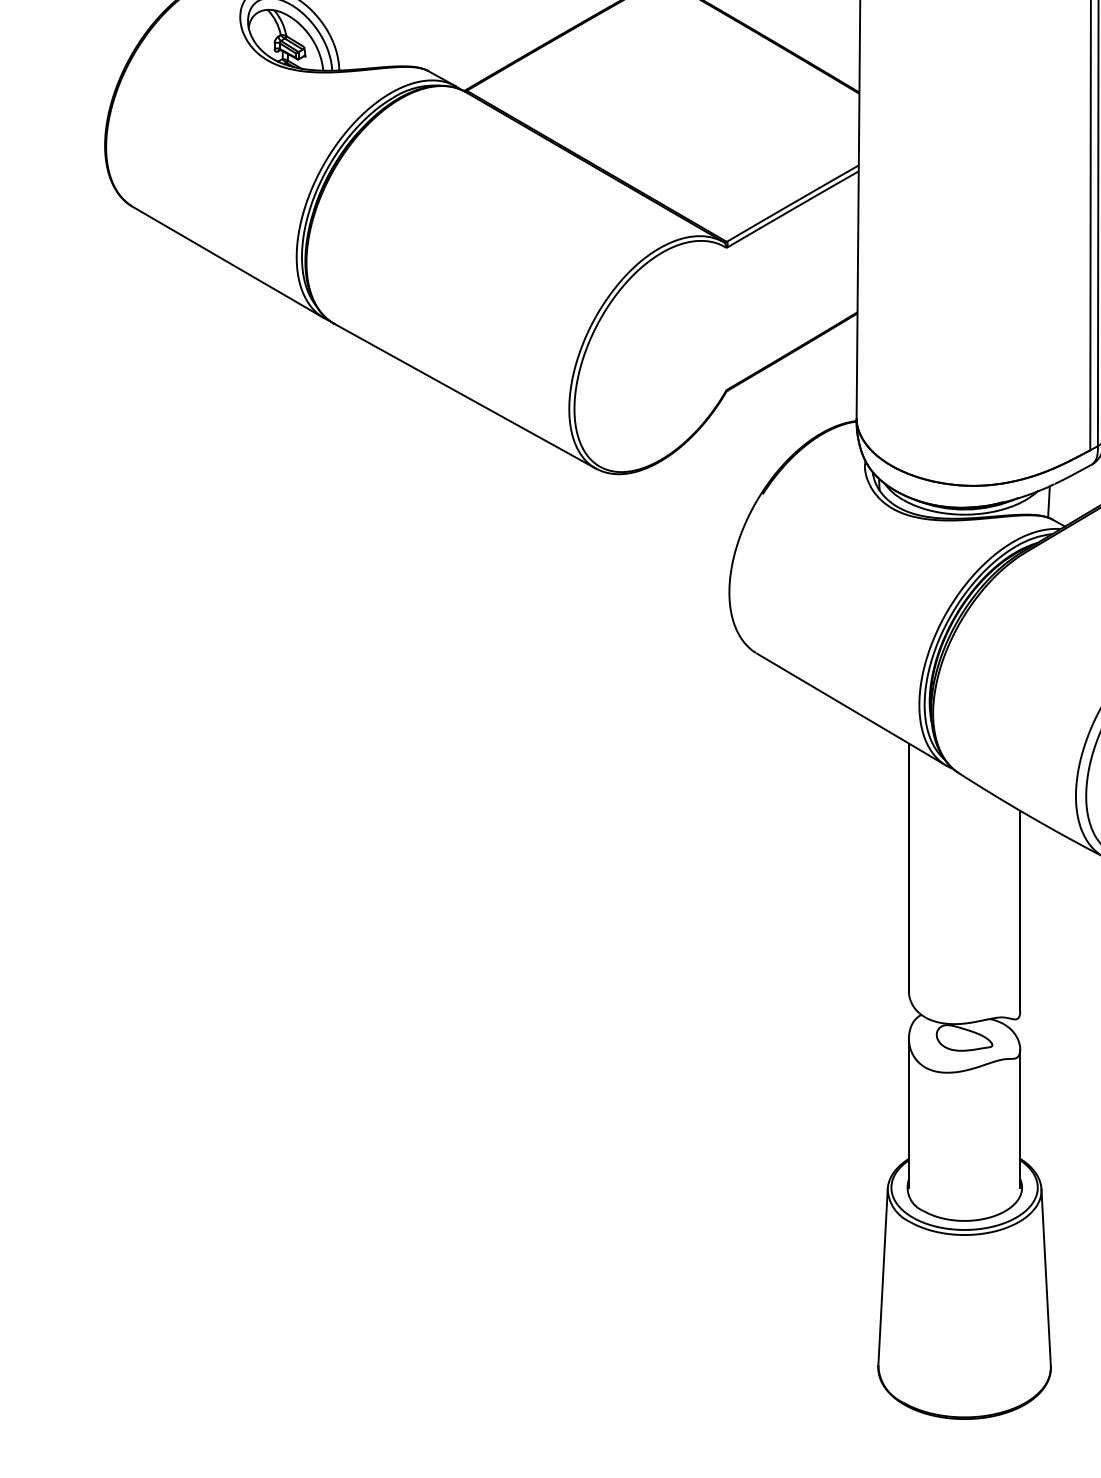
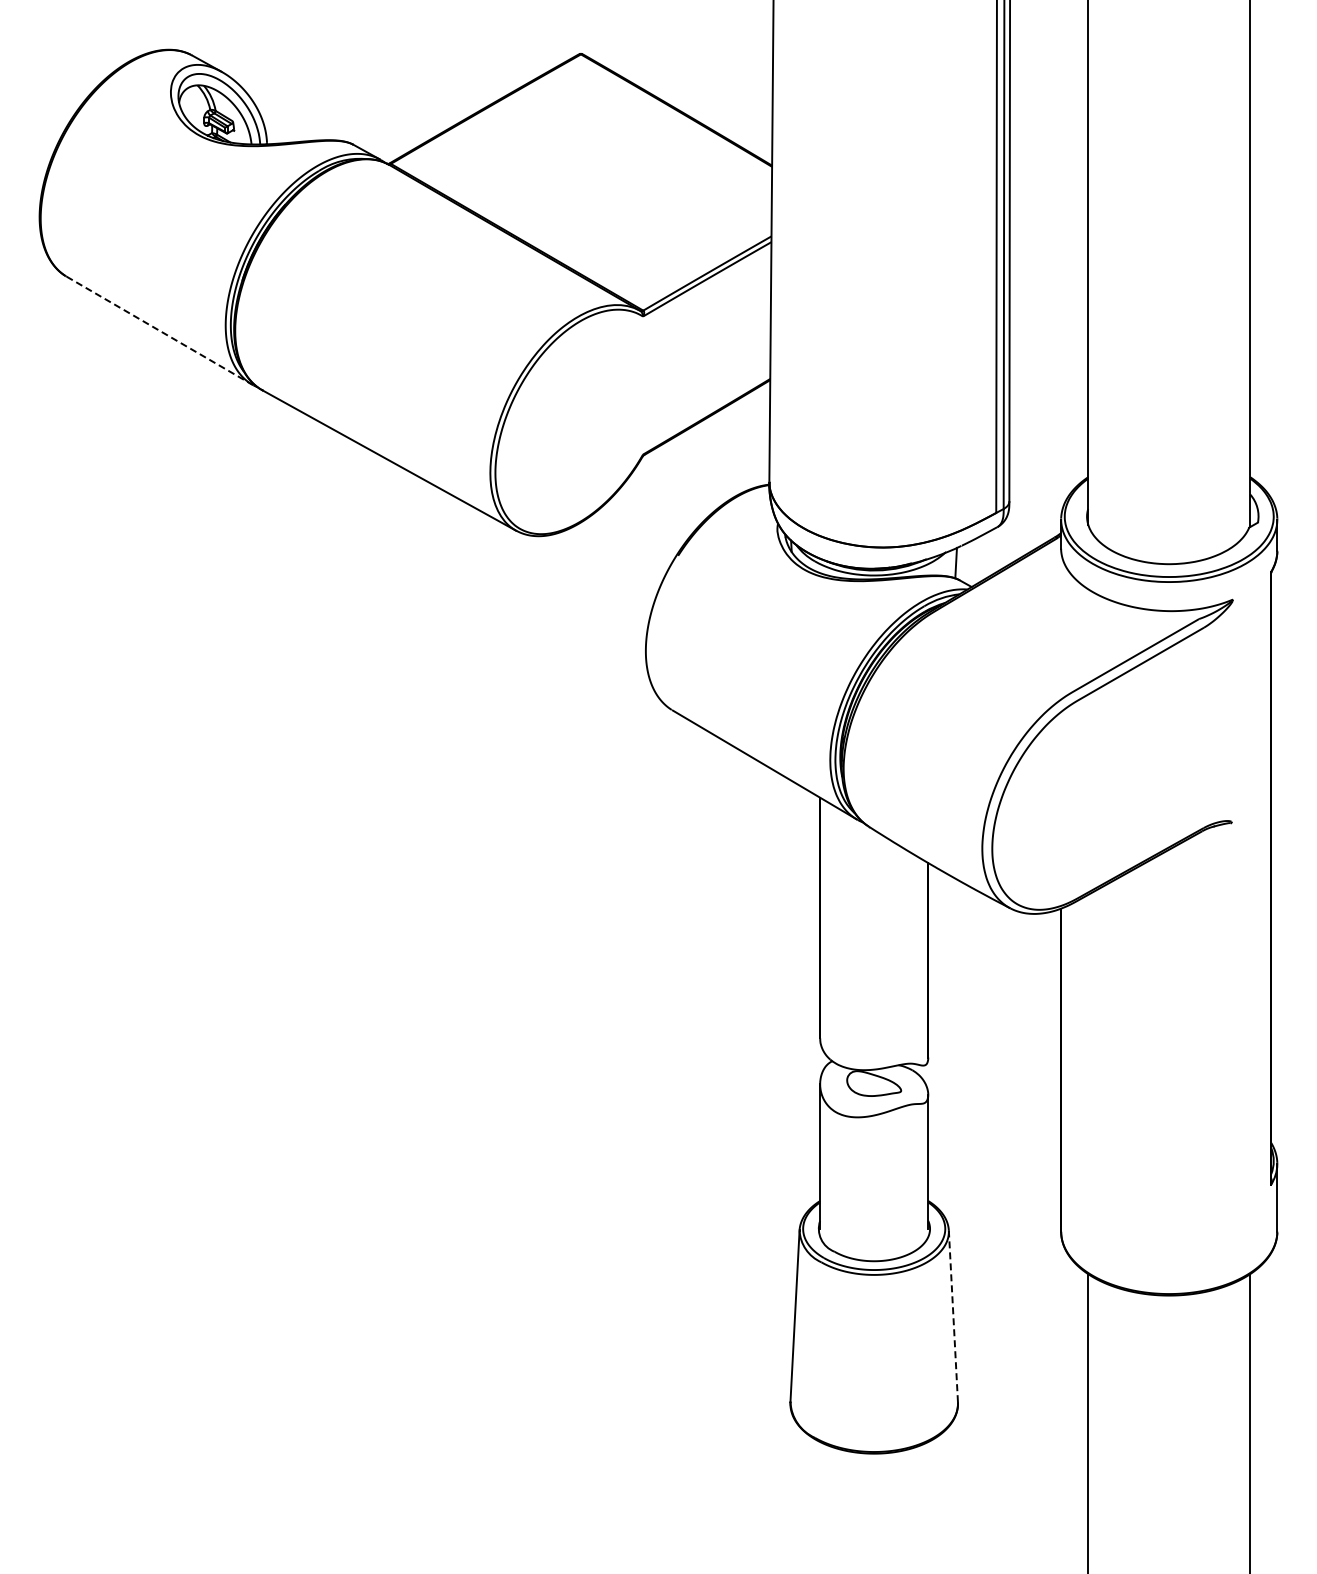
line: (228, 262) -> (159, 330), solid -> dashed
line: (1046, 1277) -> (953, 1316), solid -> dashed

